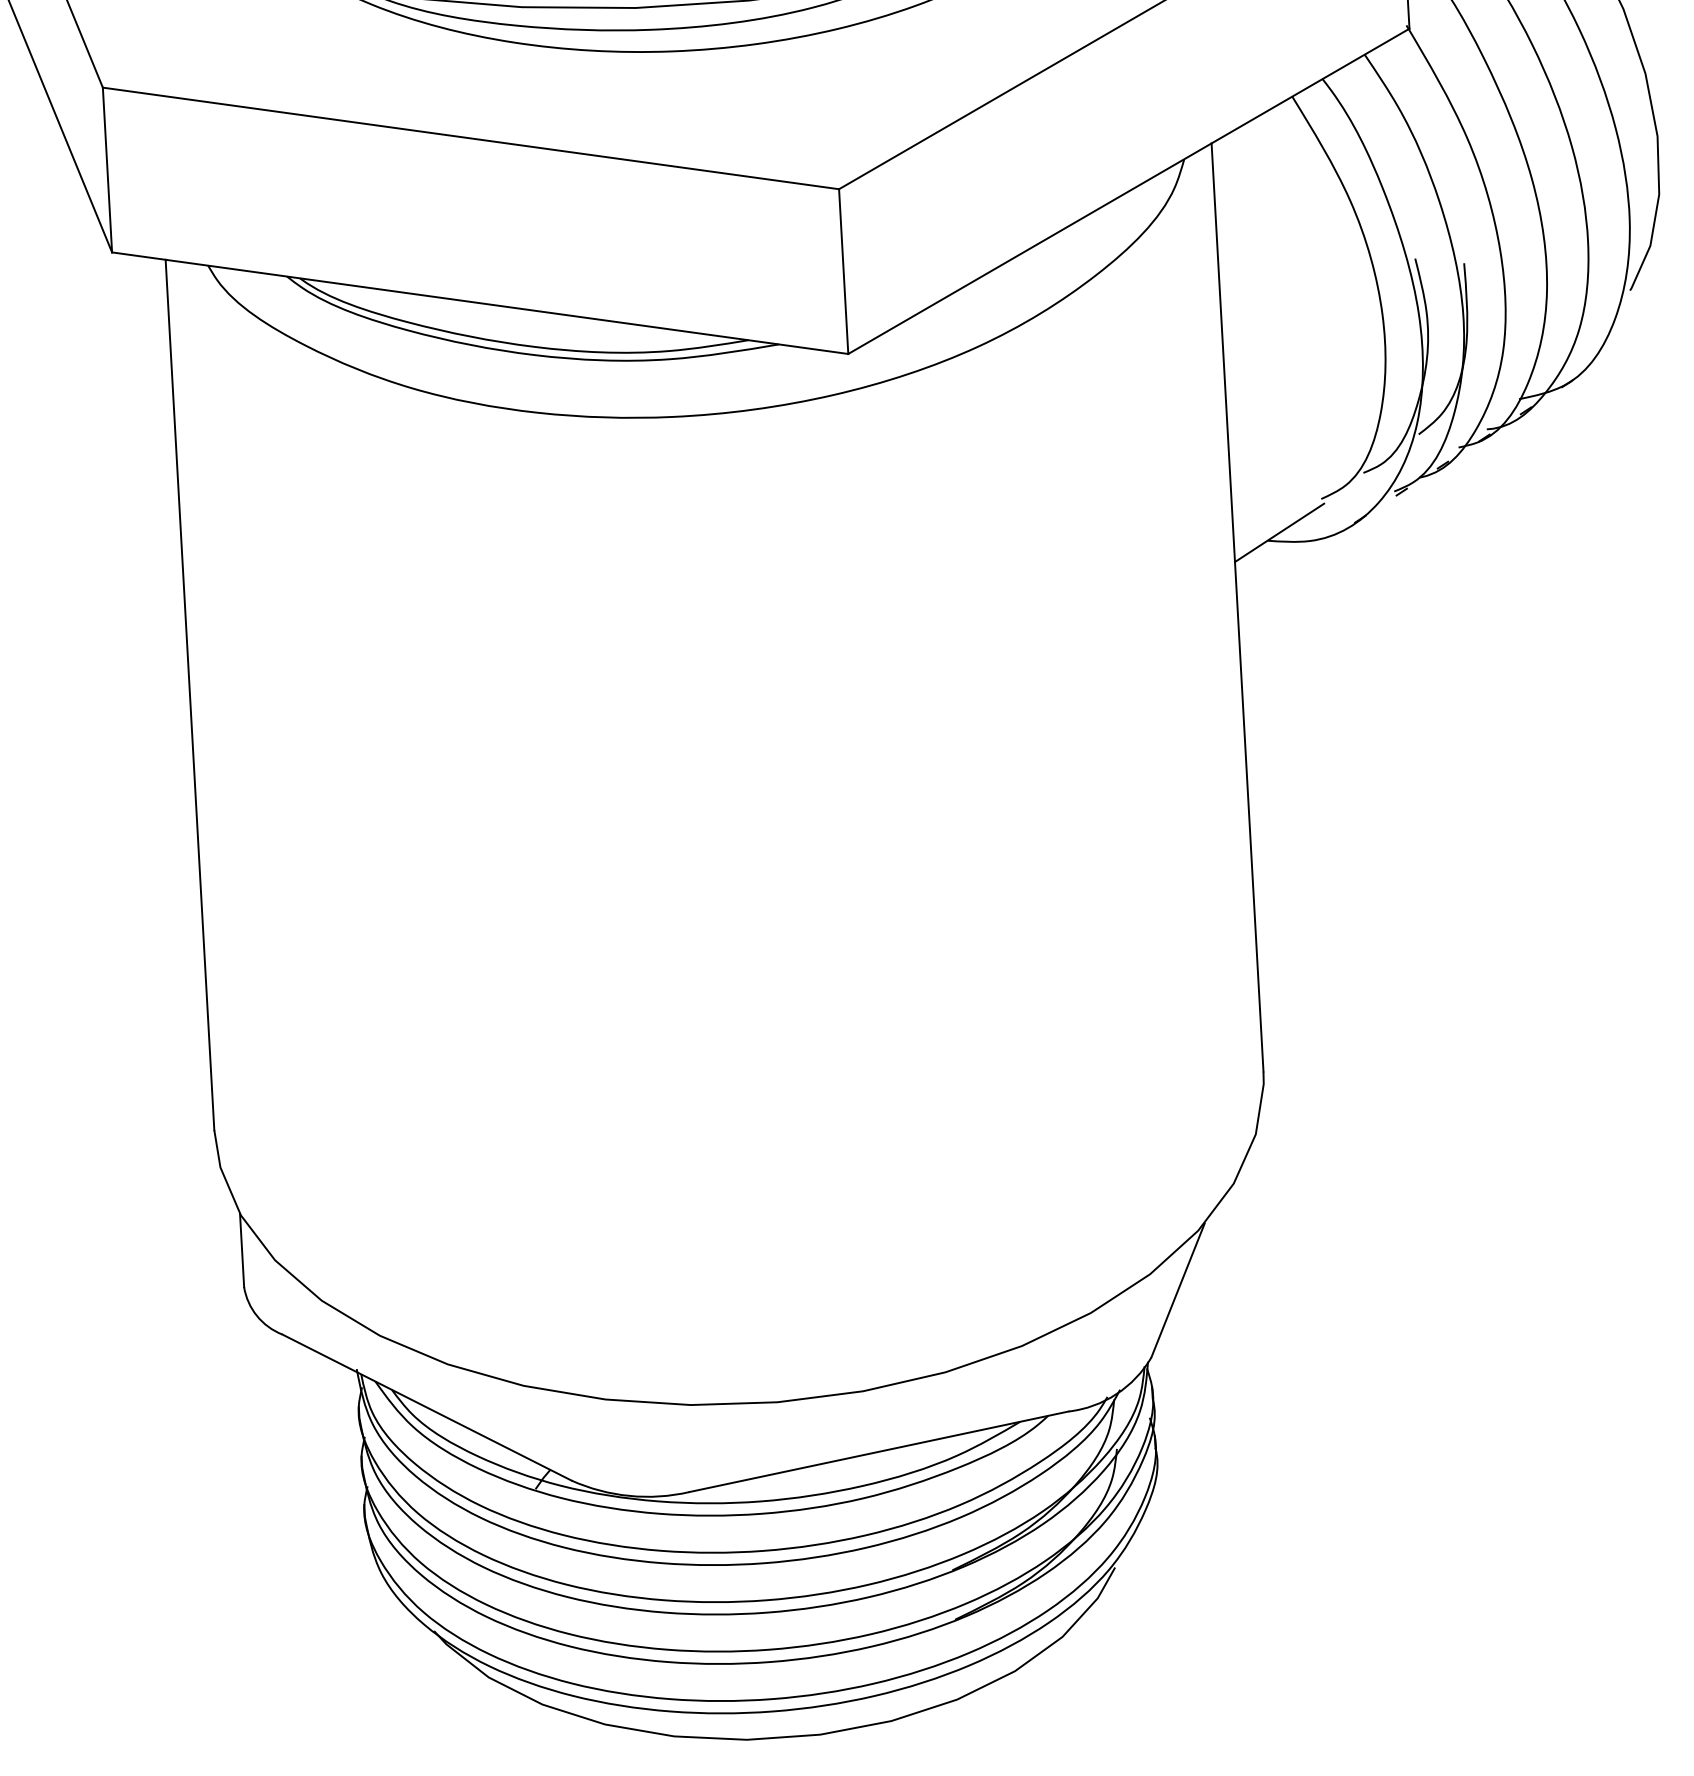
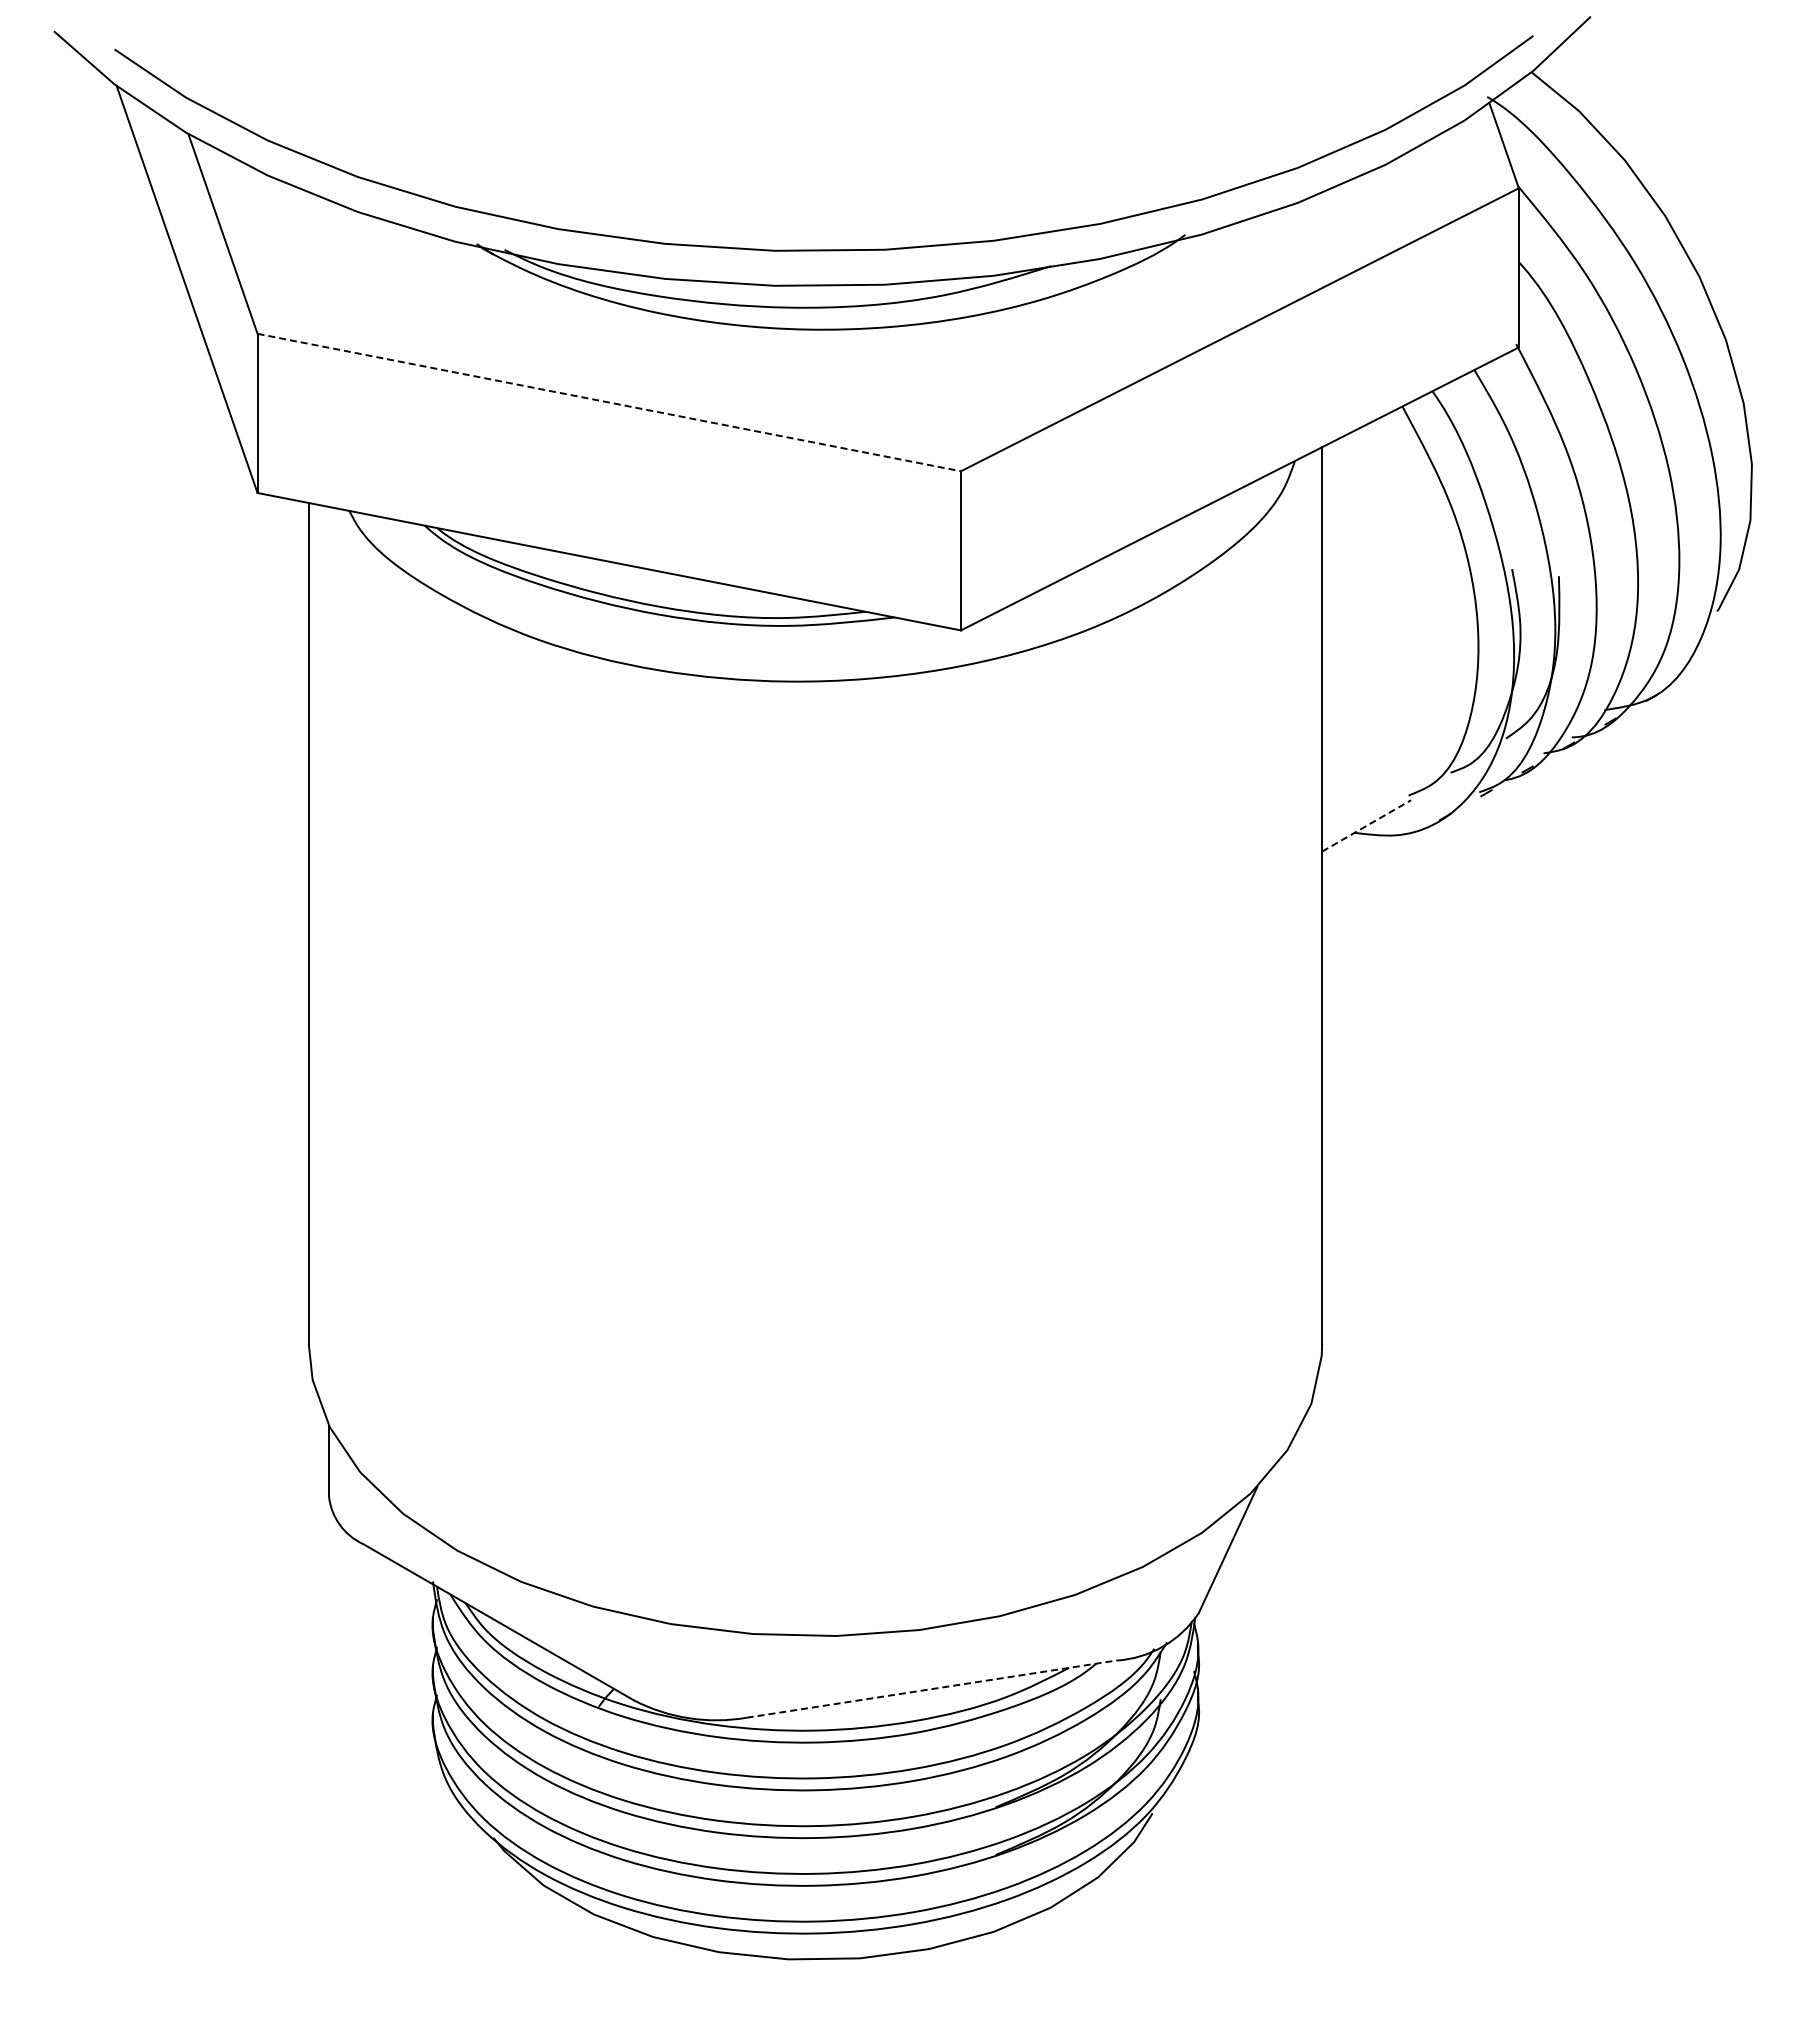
line: (471, 138) -> (609, 402), solid -> dashed
line: (1280, 532) -> (1367, 825), solid -> dashed
line: (879, 1452) -> (931, 1689), solid -> dashed

